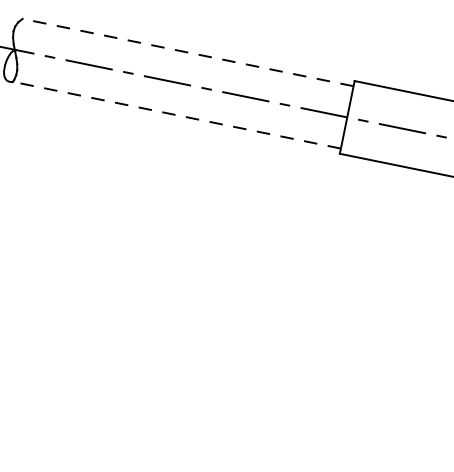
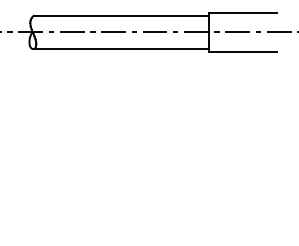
line: (187, 51) -> (120, 15), dashed -> solid
line: (176, 114) -> (121, 48), dashed -> solid

